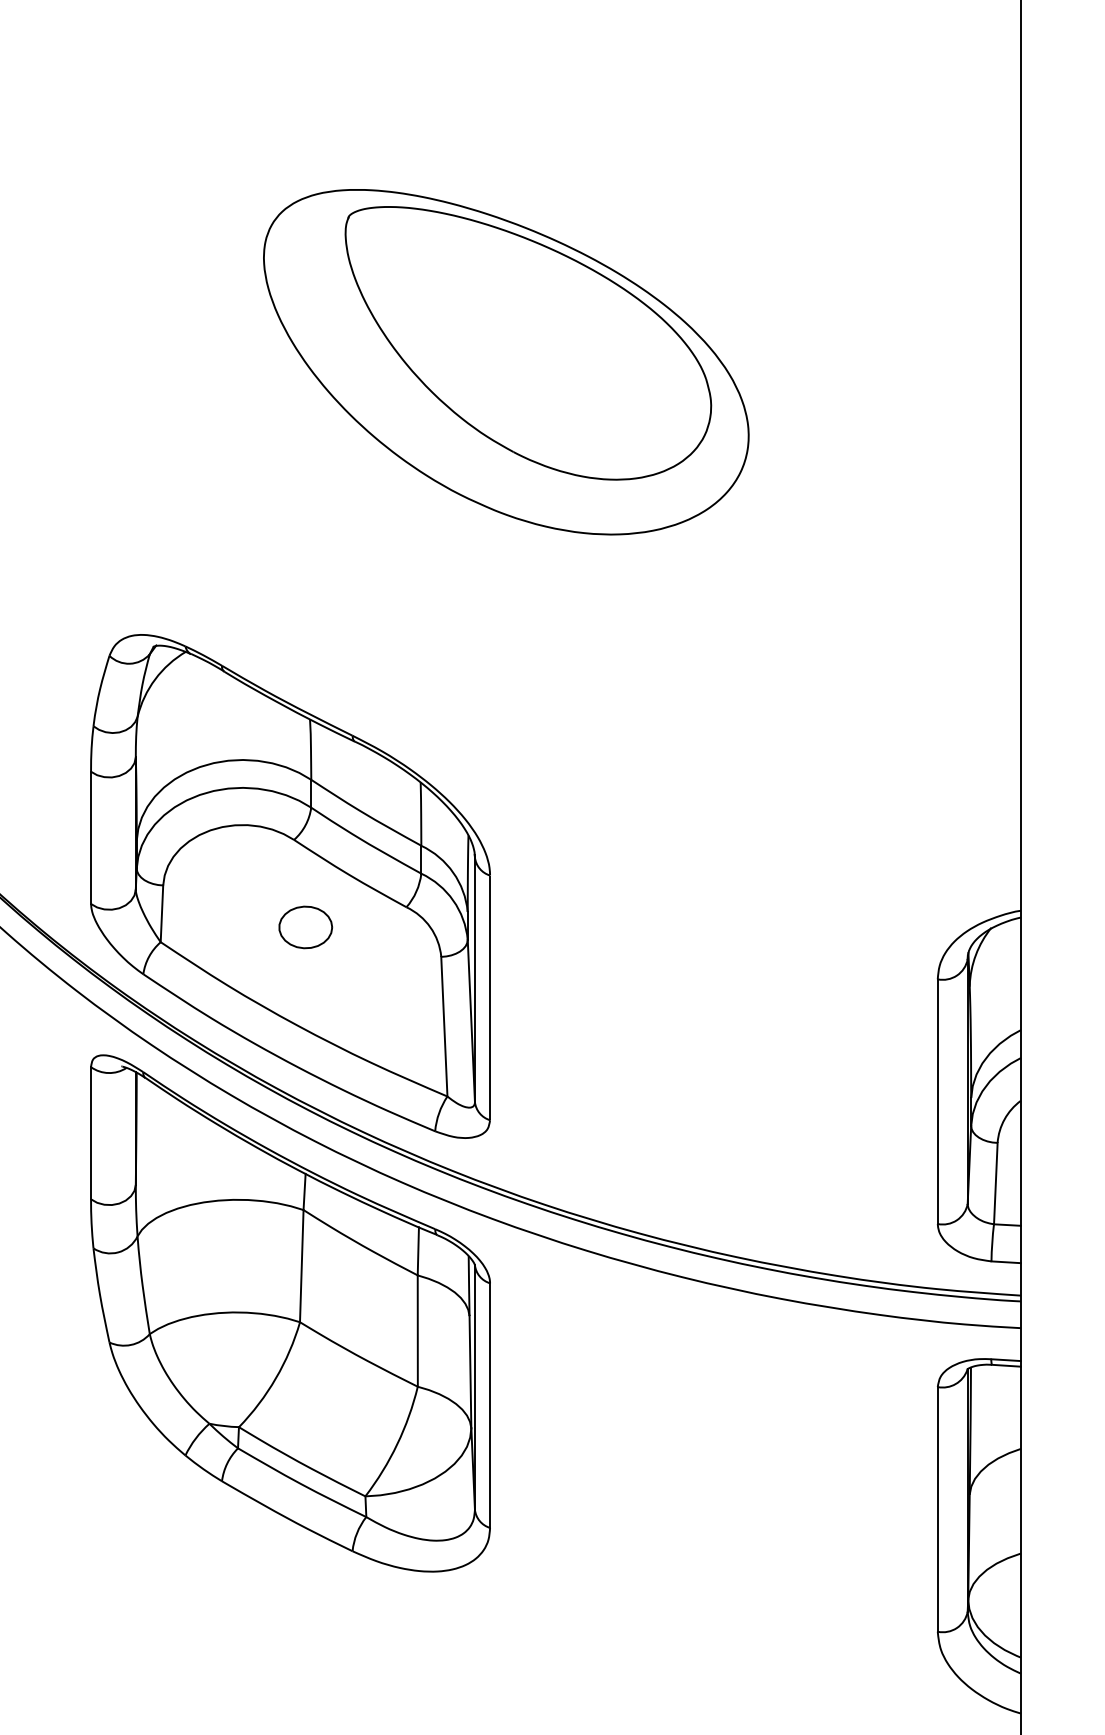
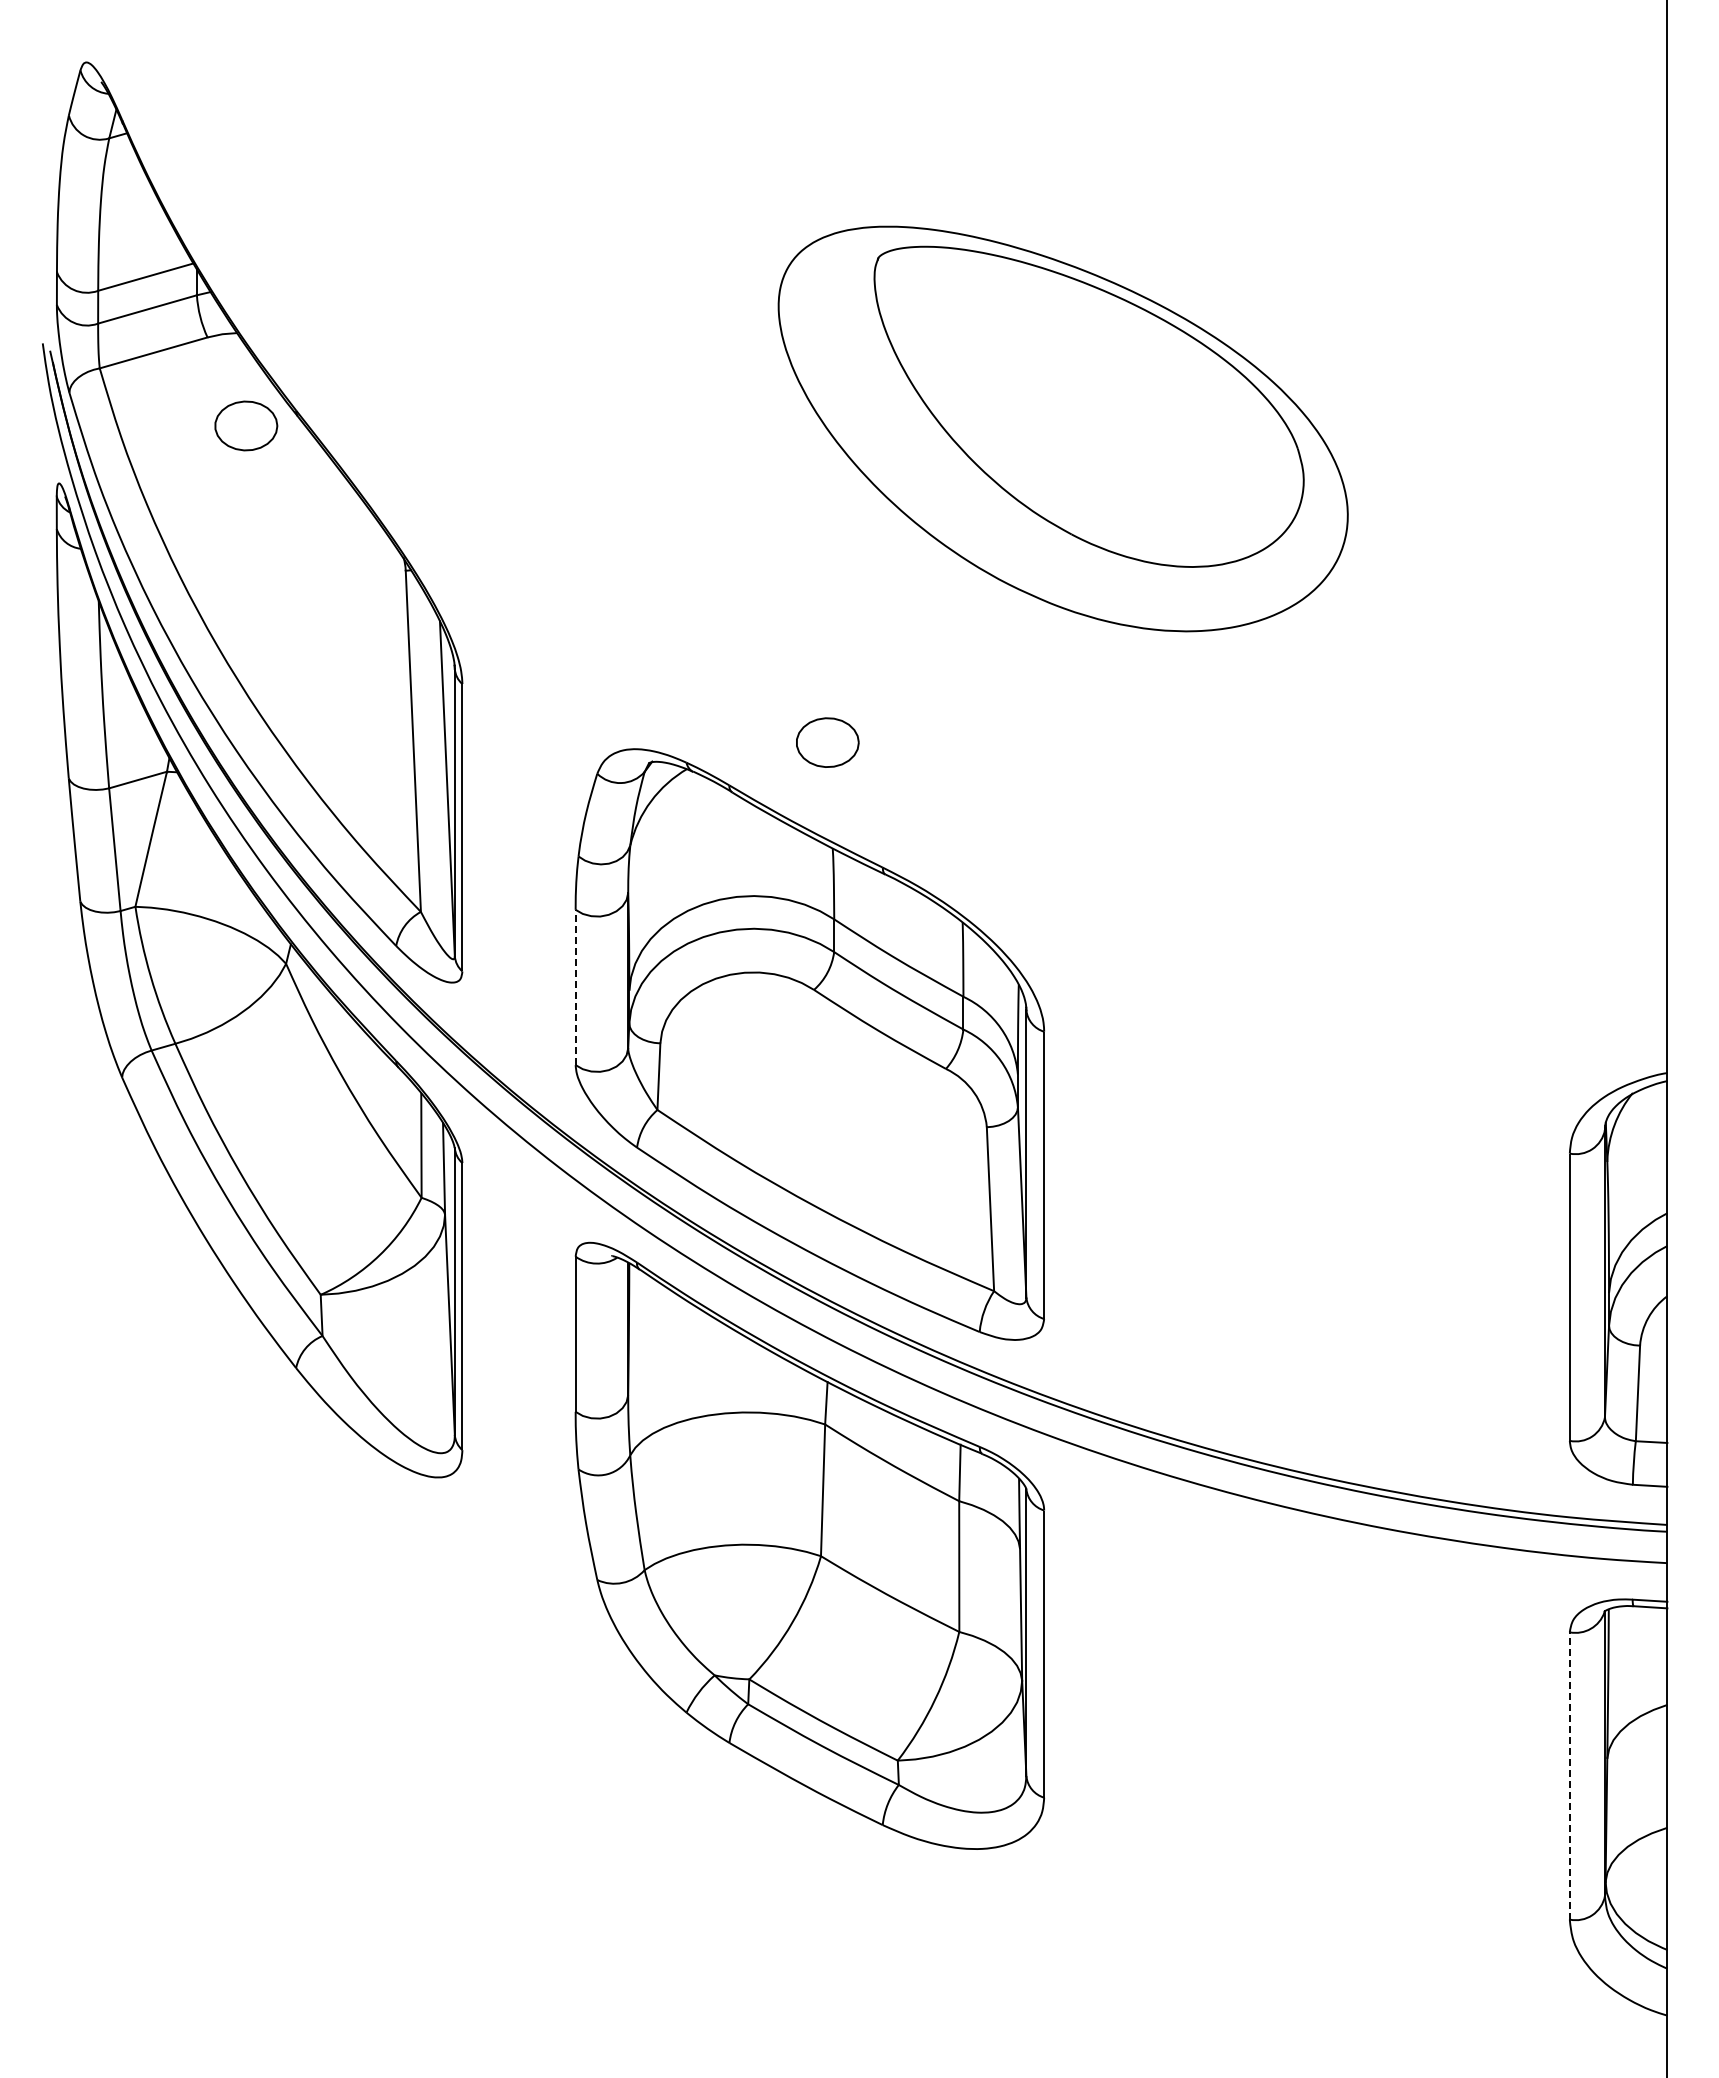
line: (90, 837) -> (575, 987), solid -> dashed
part: (305, 927) -> (827, 742), moved
line: (937, 1509) -> (1569, 1775), solid -> dashed

